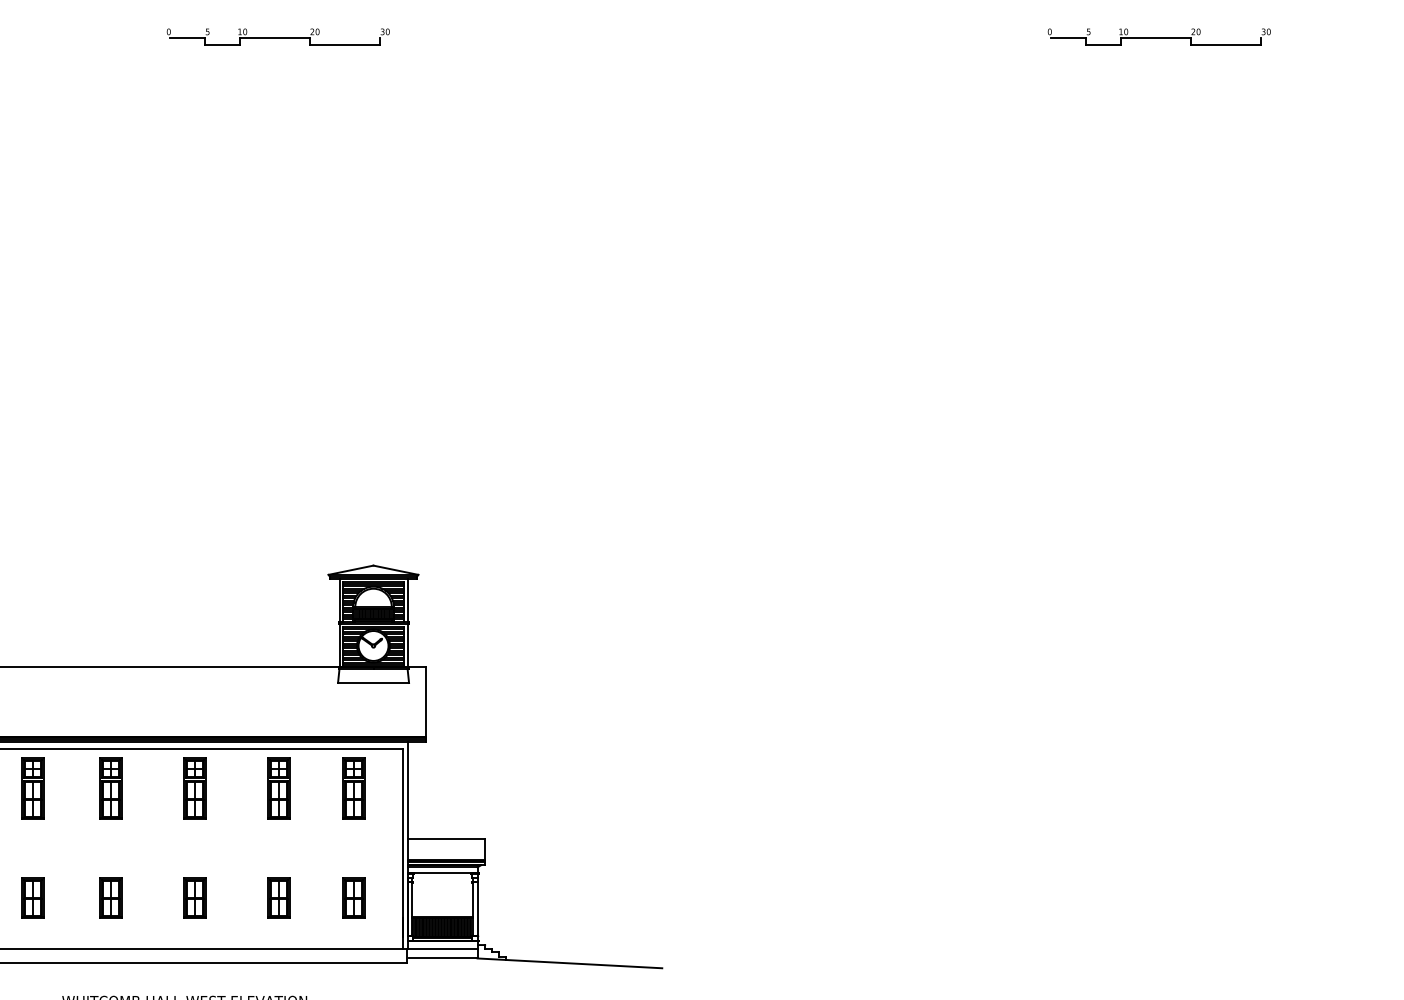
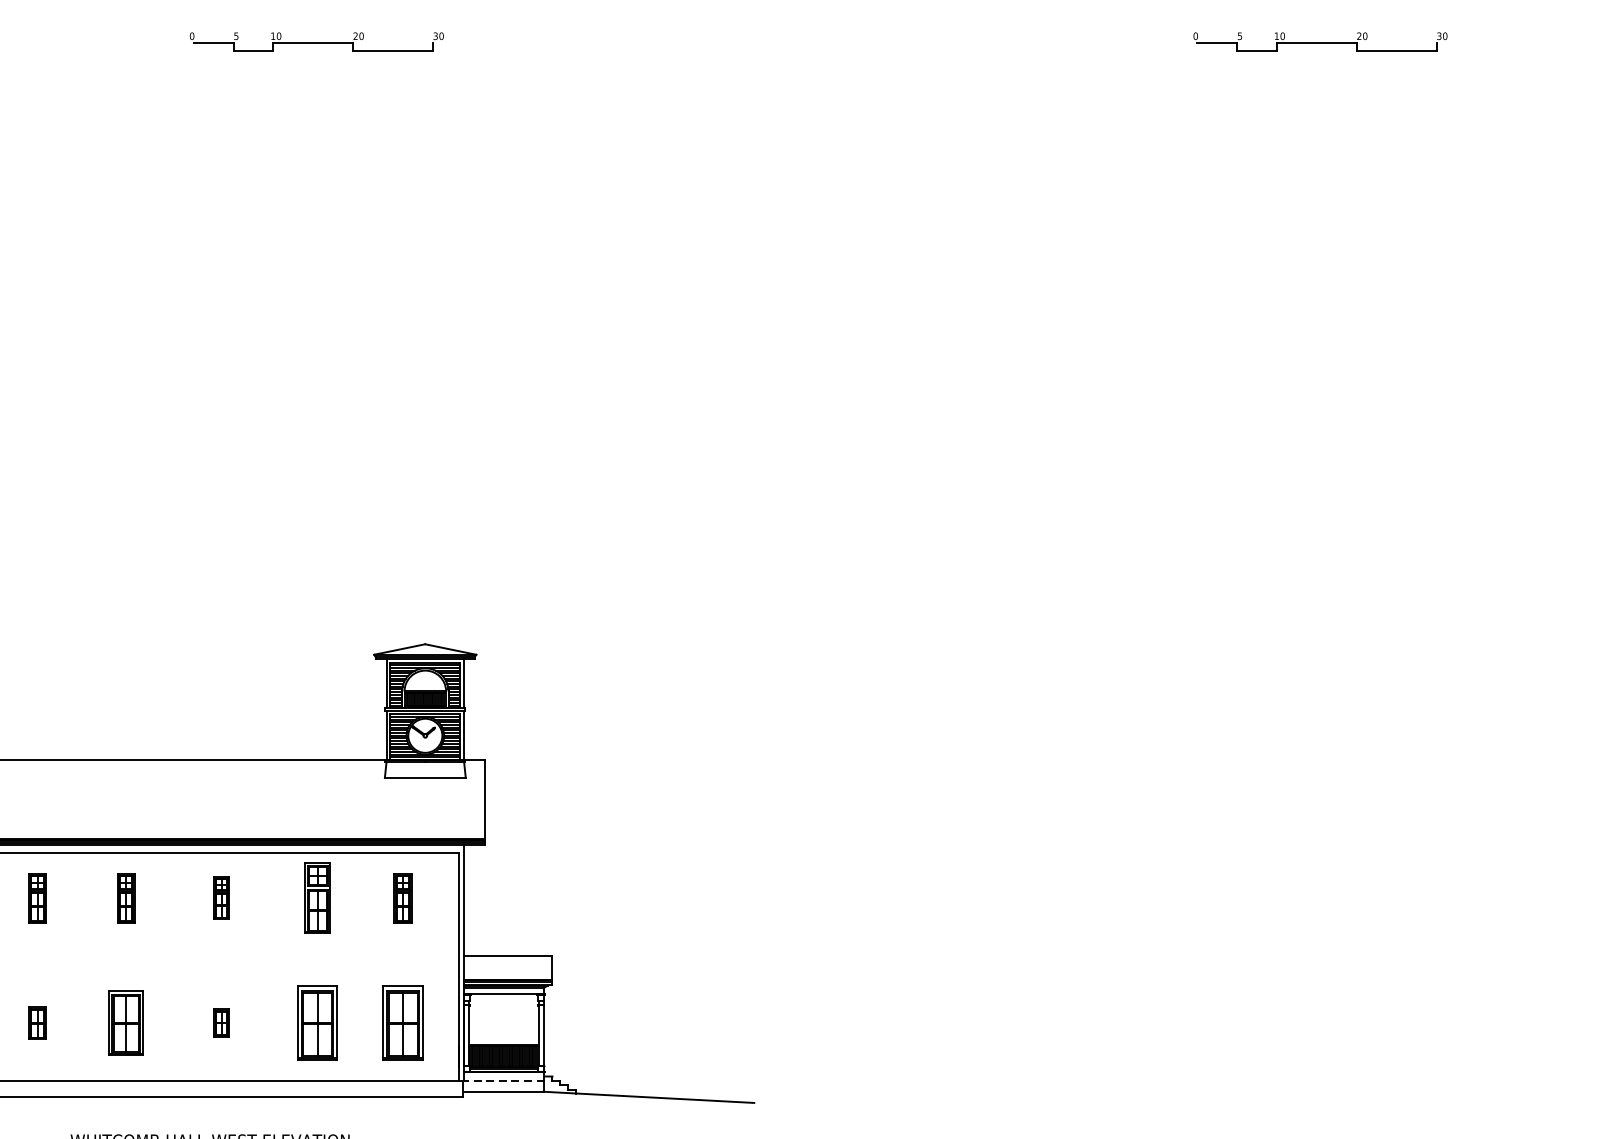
part: (32, 788) -> (36, 898), size x0.7
part: (110, 788) -> (125, 898), size x0.7
part: (194, 788) -> (221, 898), size x0.6
part: (353, 788) -> (402, 898), size x0.7
part: (32, 897) -> (36, 1022), size x0.7
part: (110, 897) -> (125, 1022), size x1.4
part: (194, 897) -> (221, 1022), size x0.6
part: (278, 897) -> (317, 1022), size x1.6
part: (353, 897) -> (402, 1022), size x1.6
line: (443, 948) -> (505, 1080), solid -> dashed

